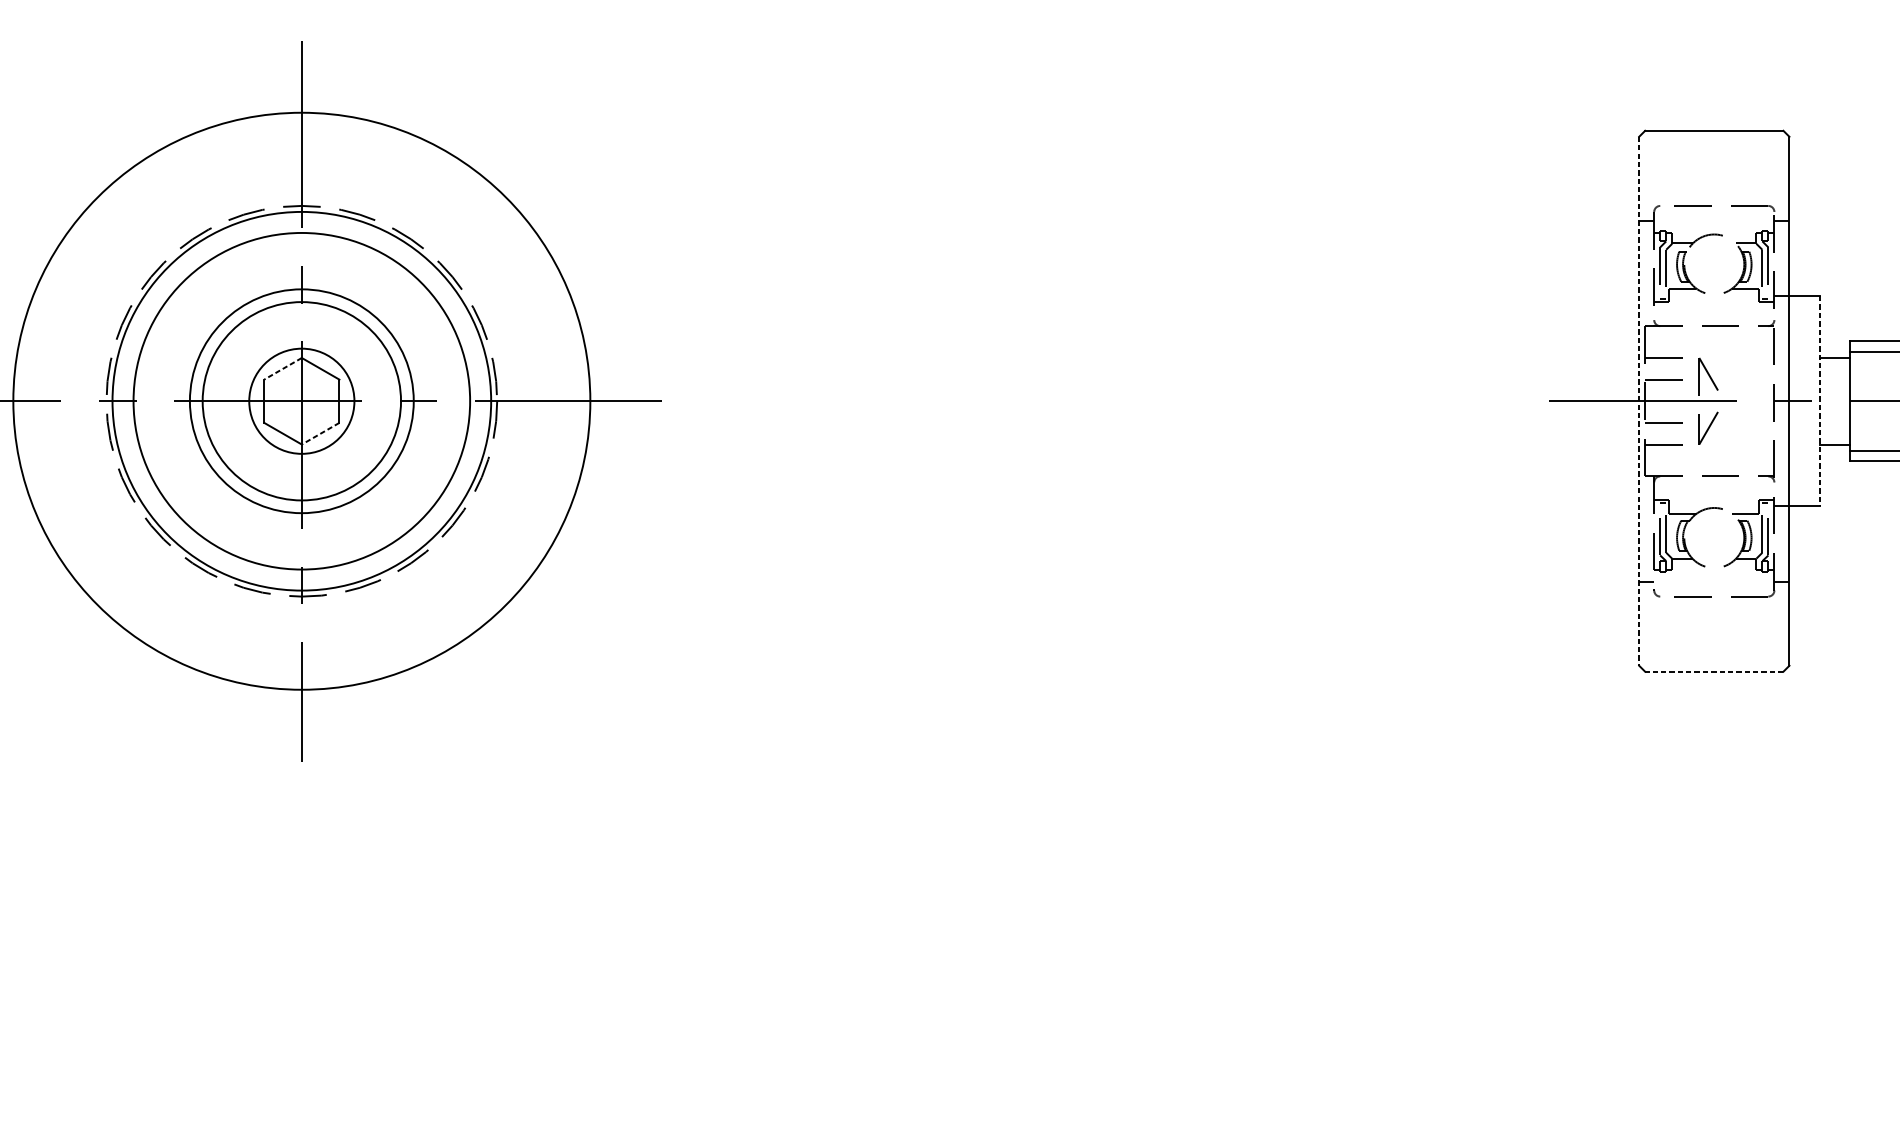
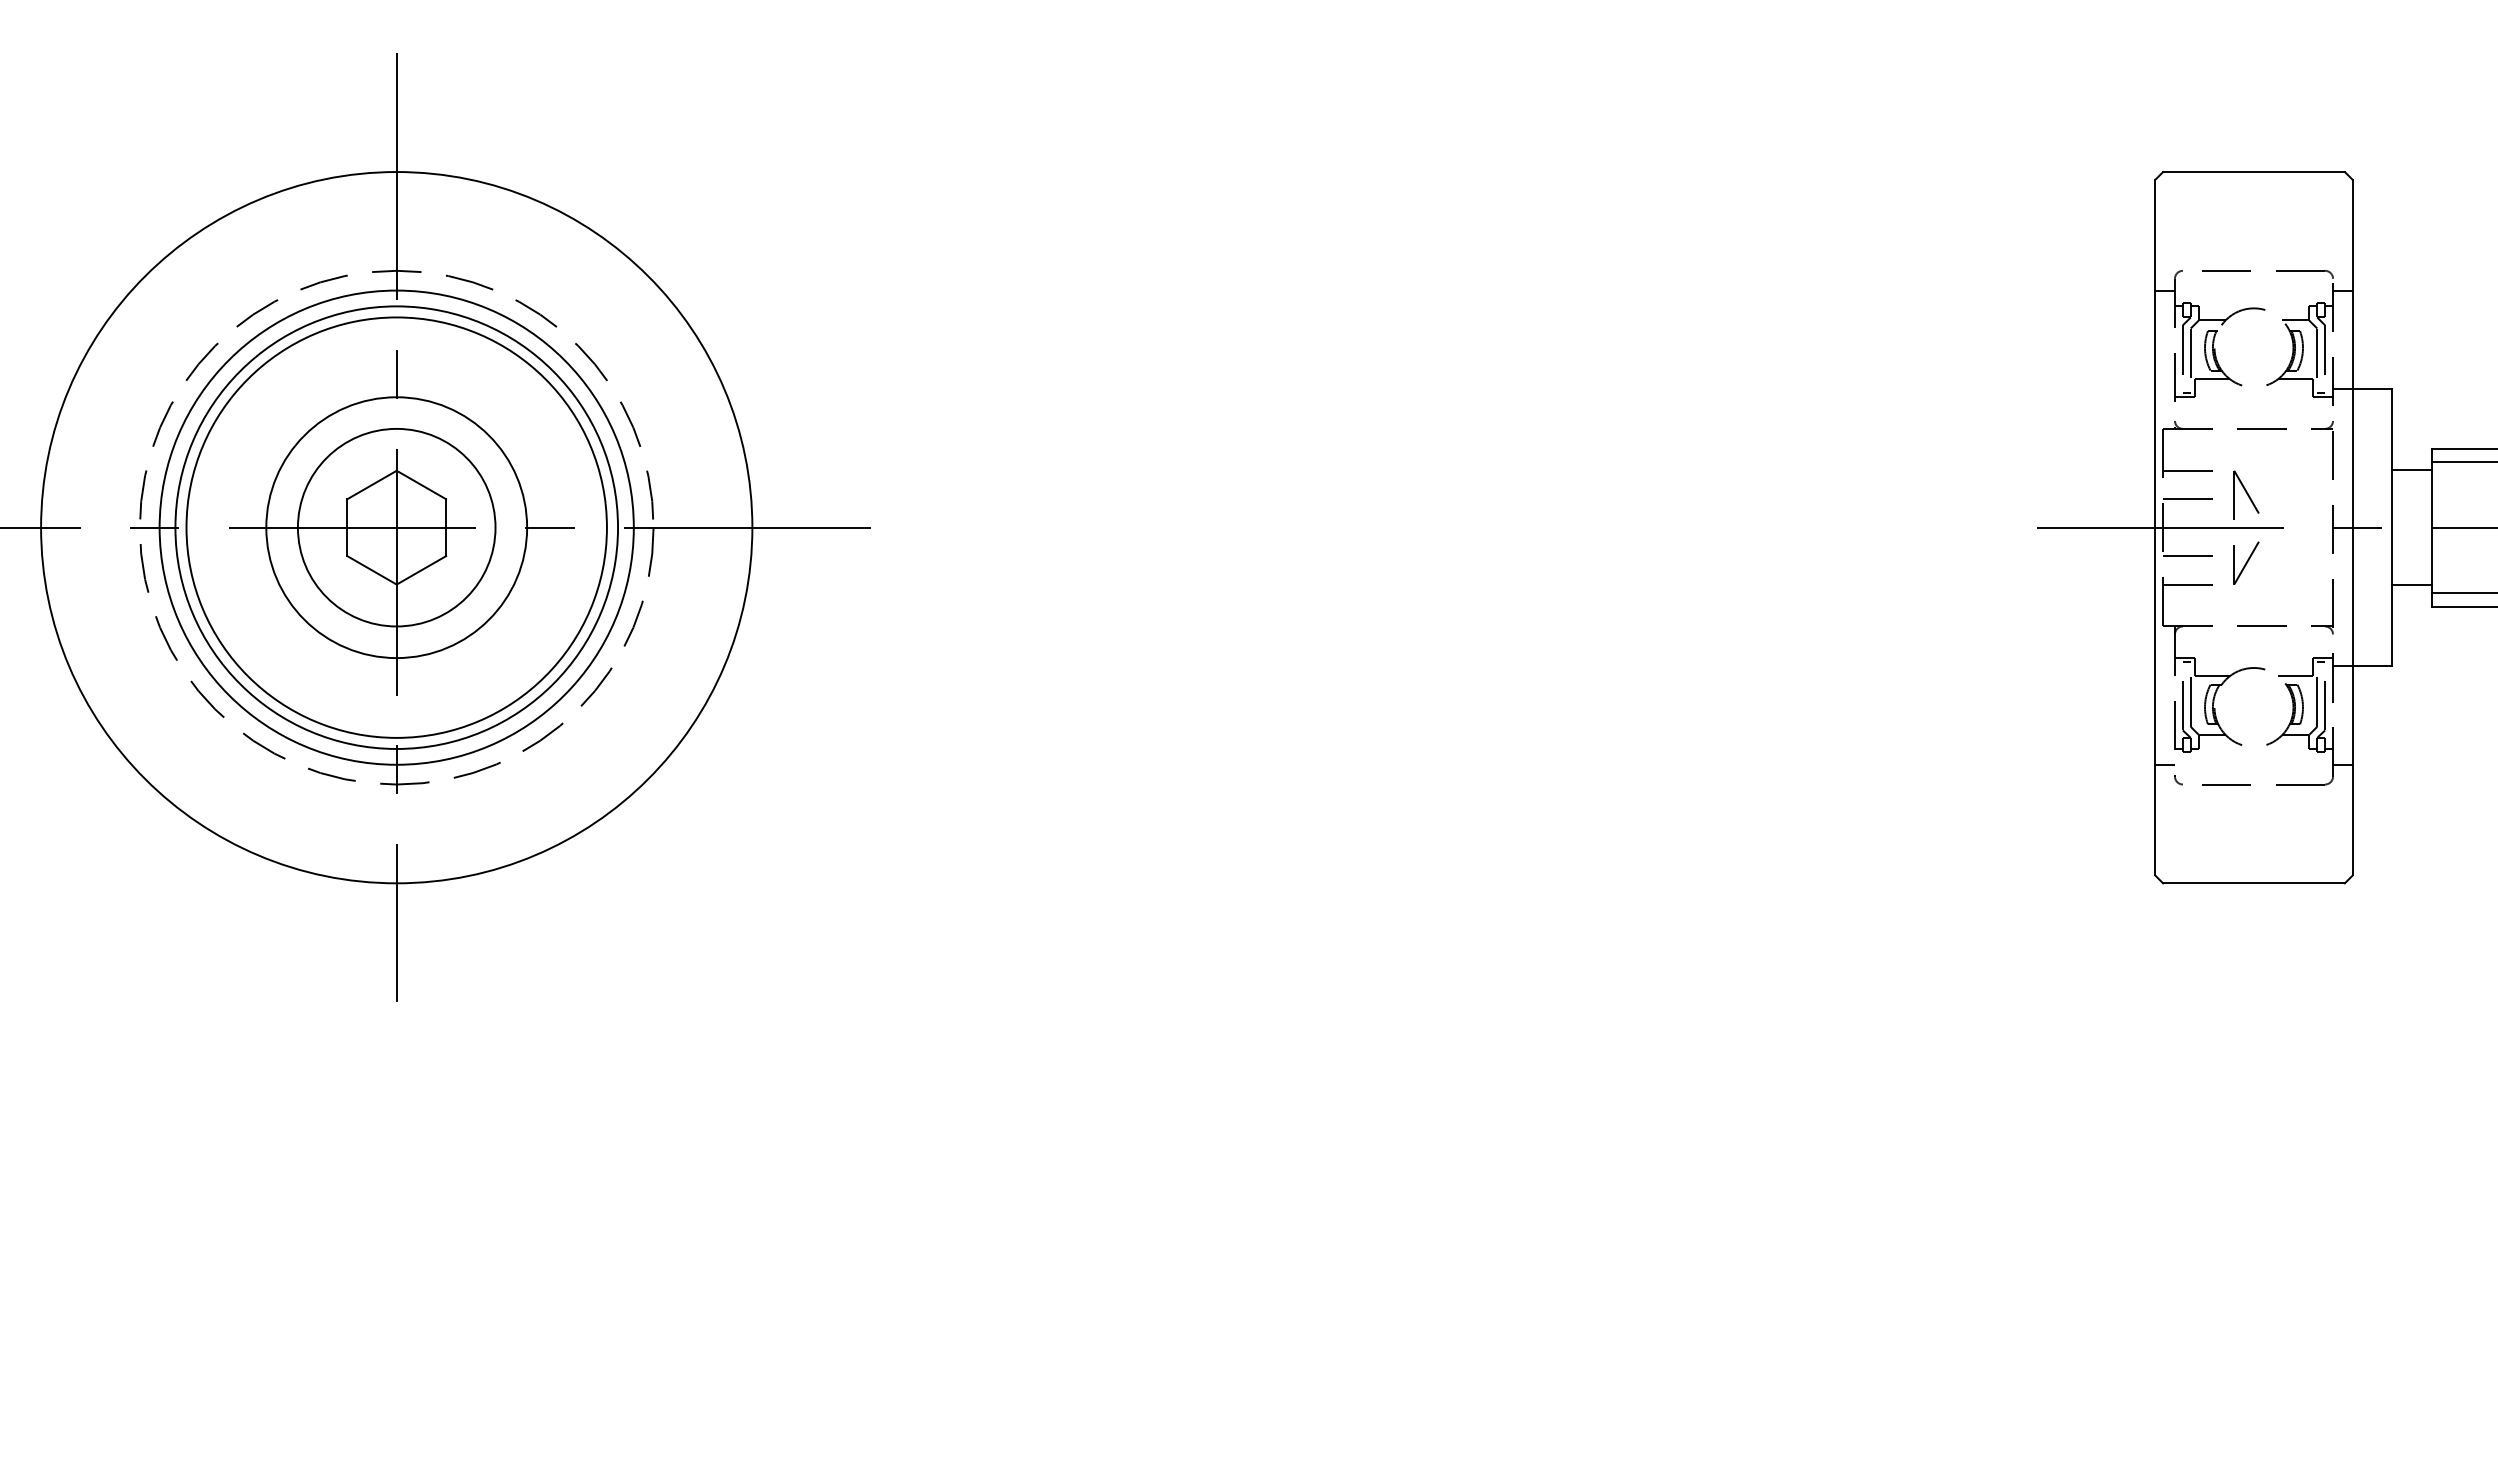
line: (283, 369) -> (372, 485), dashed -> solid
circle: (301, 401) -> (396, 527), size x0.62
circle: (301, 401) -> (396, 527), size x1.43
circle: (301, 401) -> (396, 527), size x1.43
circle: (301, 401) -> (396, 527), size x1.43
line: (1639, 401) -> (2155, 527), dashed -> solid
line: (1819, 401) -> (2392, 528), dashed -> solid
line: (320, 433) -> (421, 570), dashed -> solid
line: (1714, 671) -> (2254, 883), dashed -> solid

